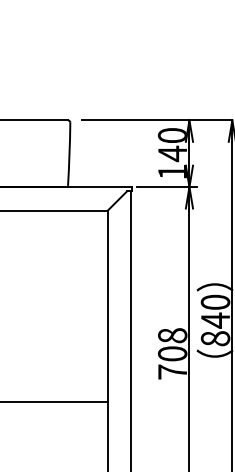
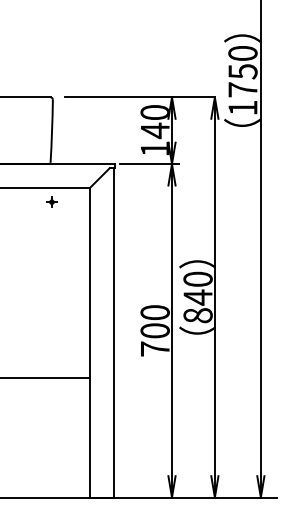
part: (68, 224) -> (51, 201), added
text: (172, 335) -> (155, 312), 708 -> 700

